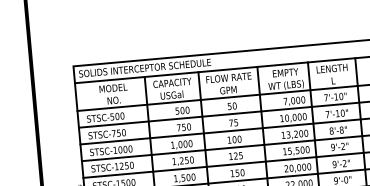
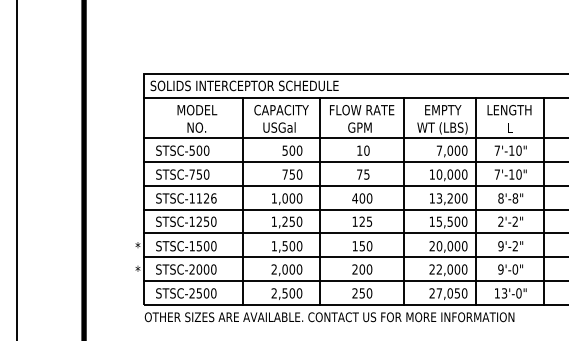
text: (229, 106) -> (359, 150), 50 -> 10
text: (229, 140) -> (355, 198), 100 -> 400
text: (332, 147) -> (500, 221), 9'-2" -> 2'-2"
text: (125, 149) -> (206, 198), STSC-1000 -> STSC-1126

